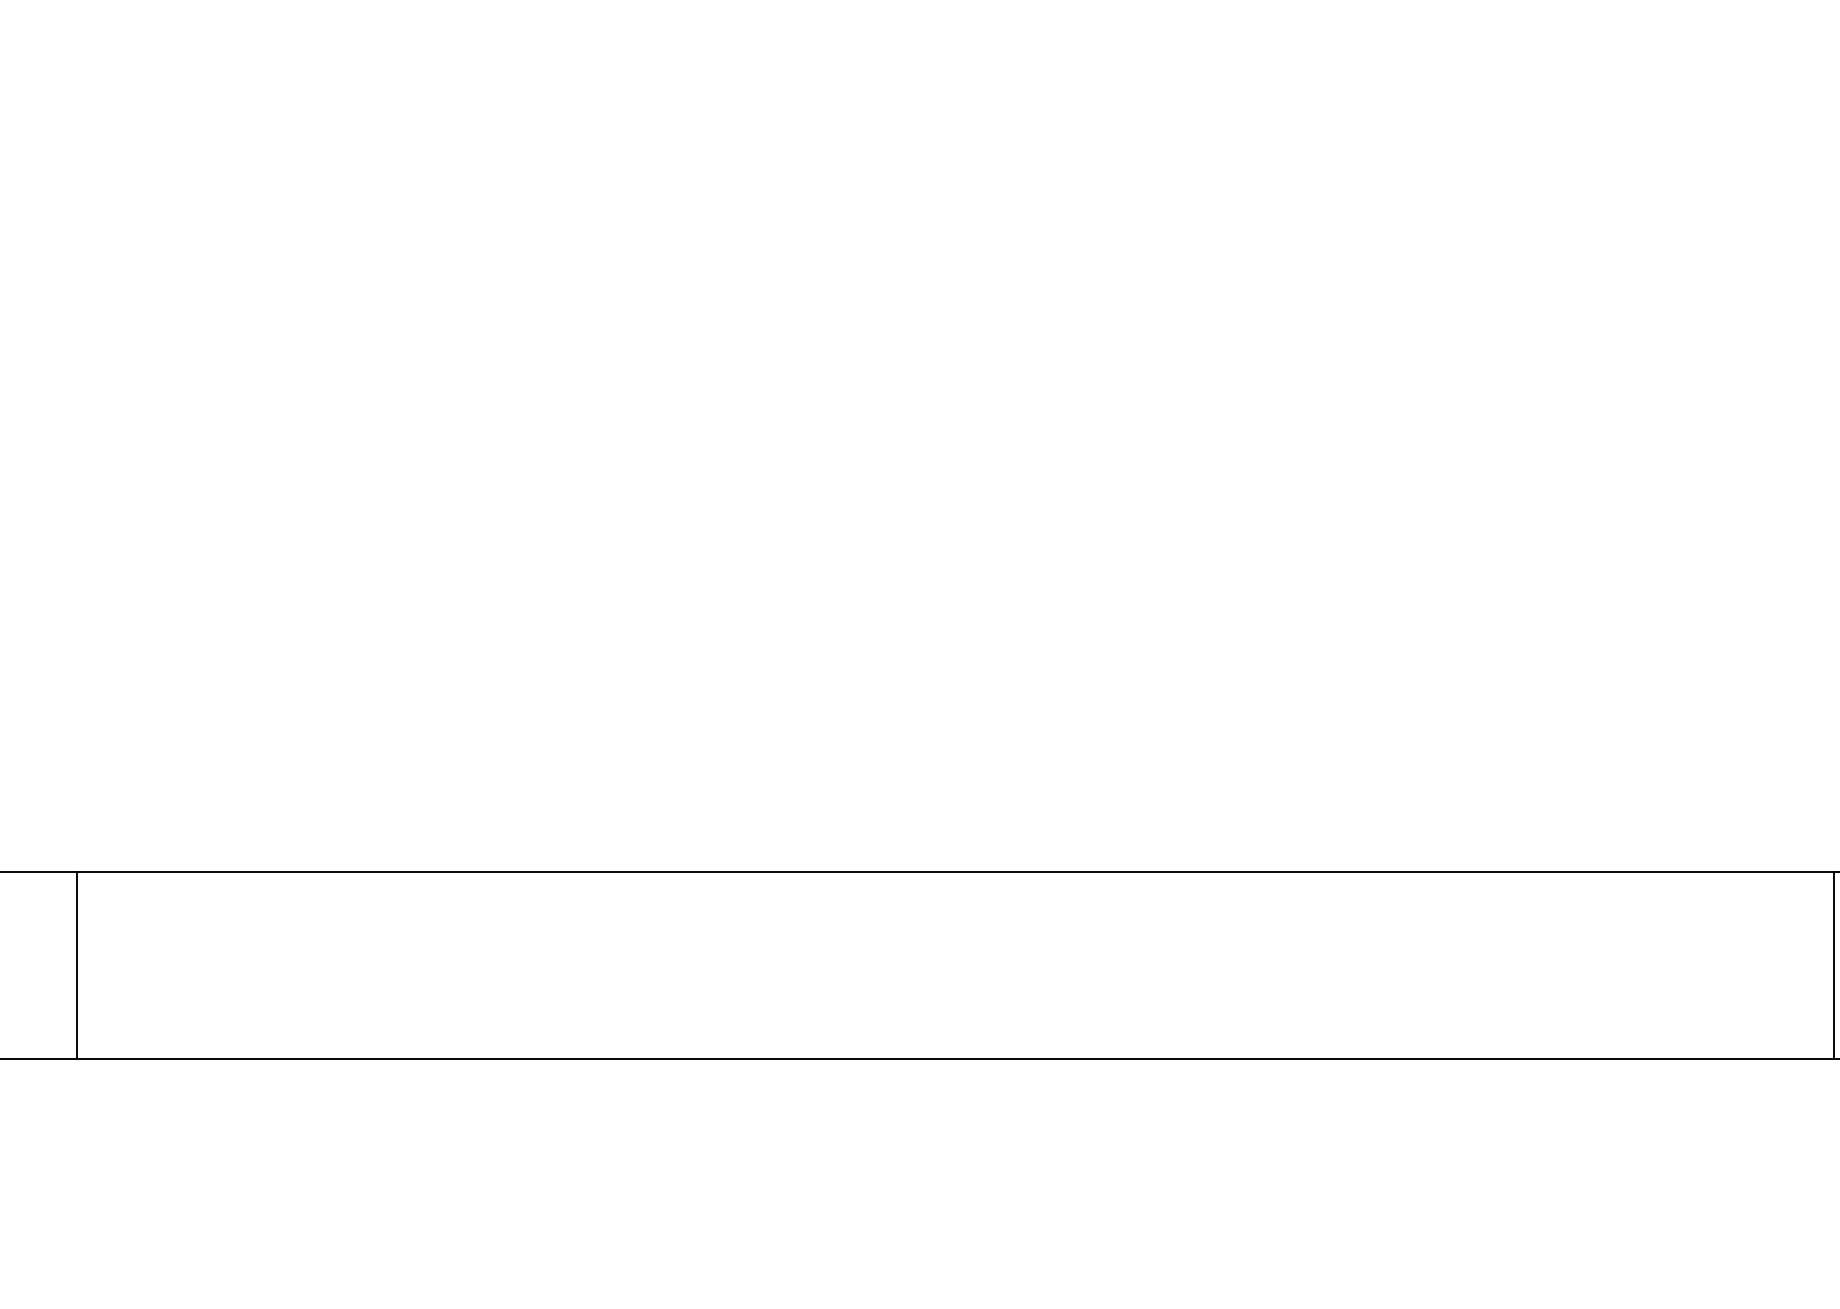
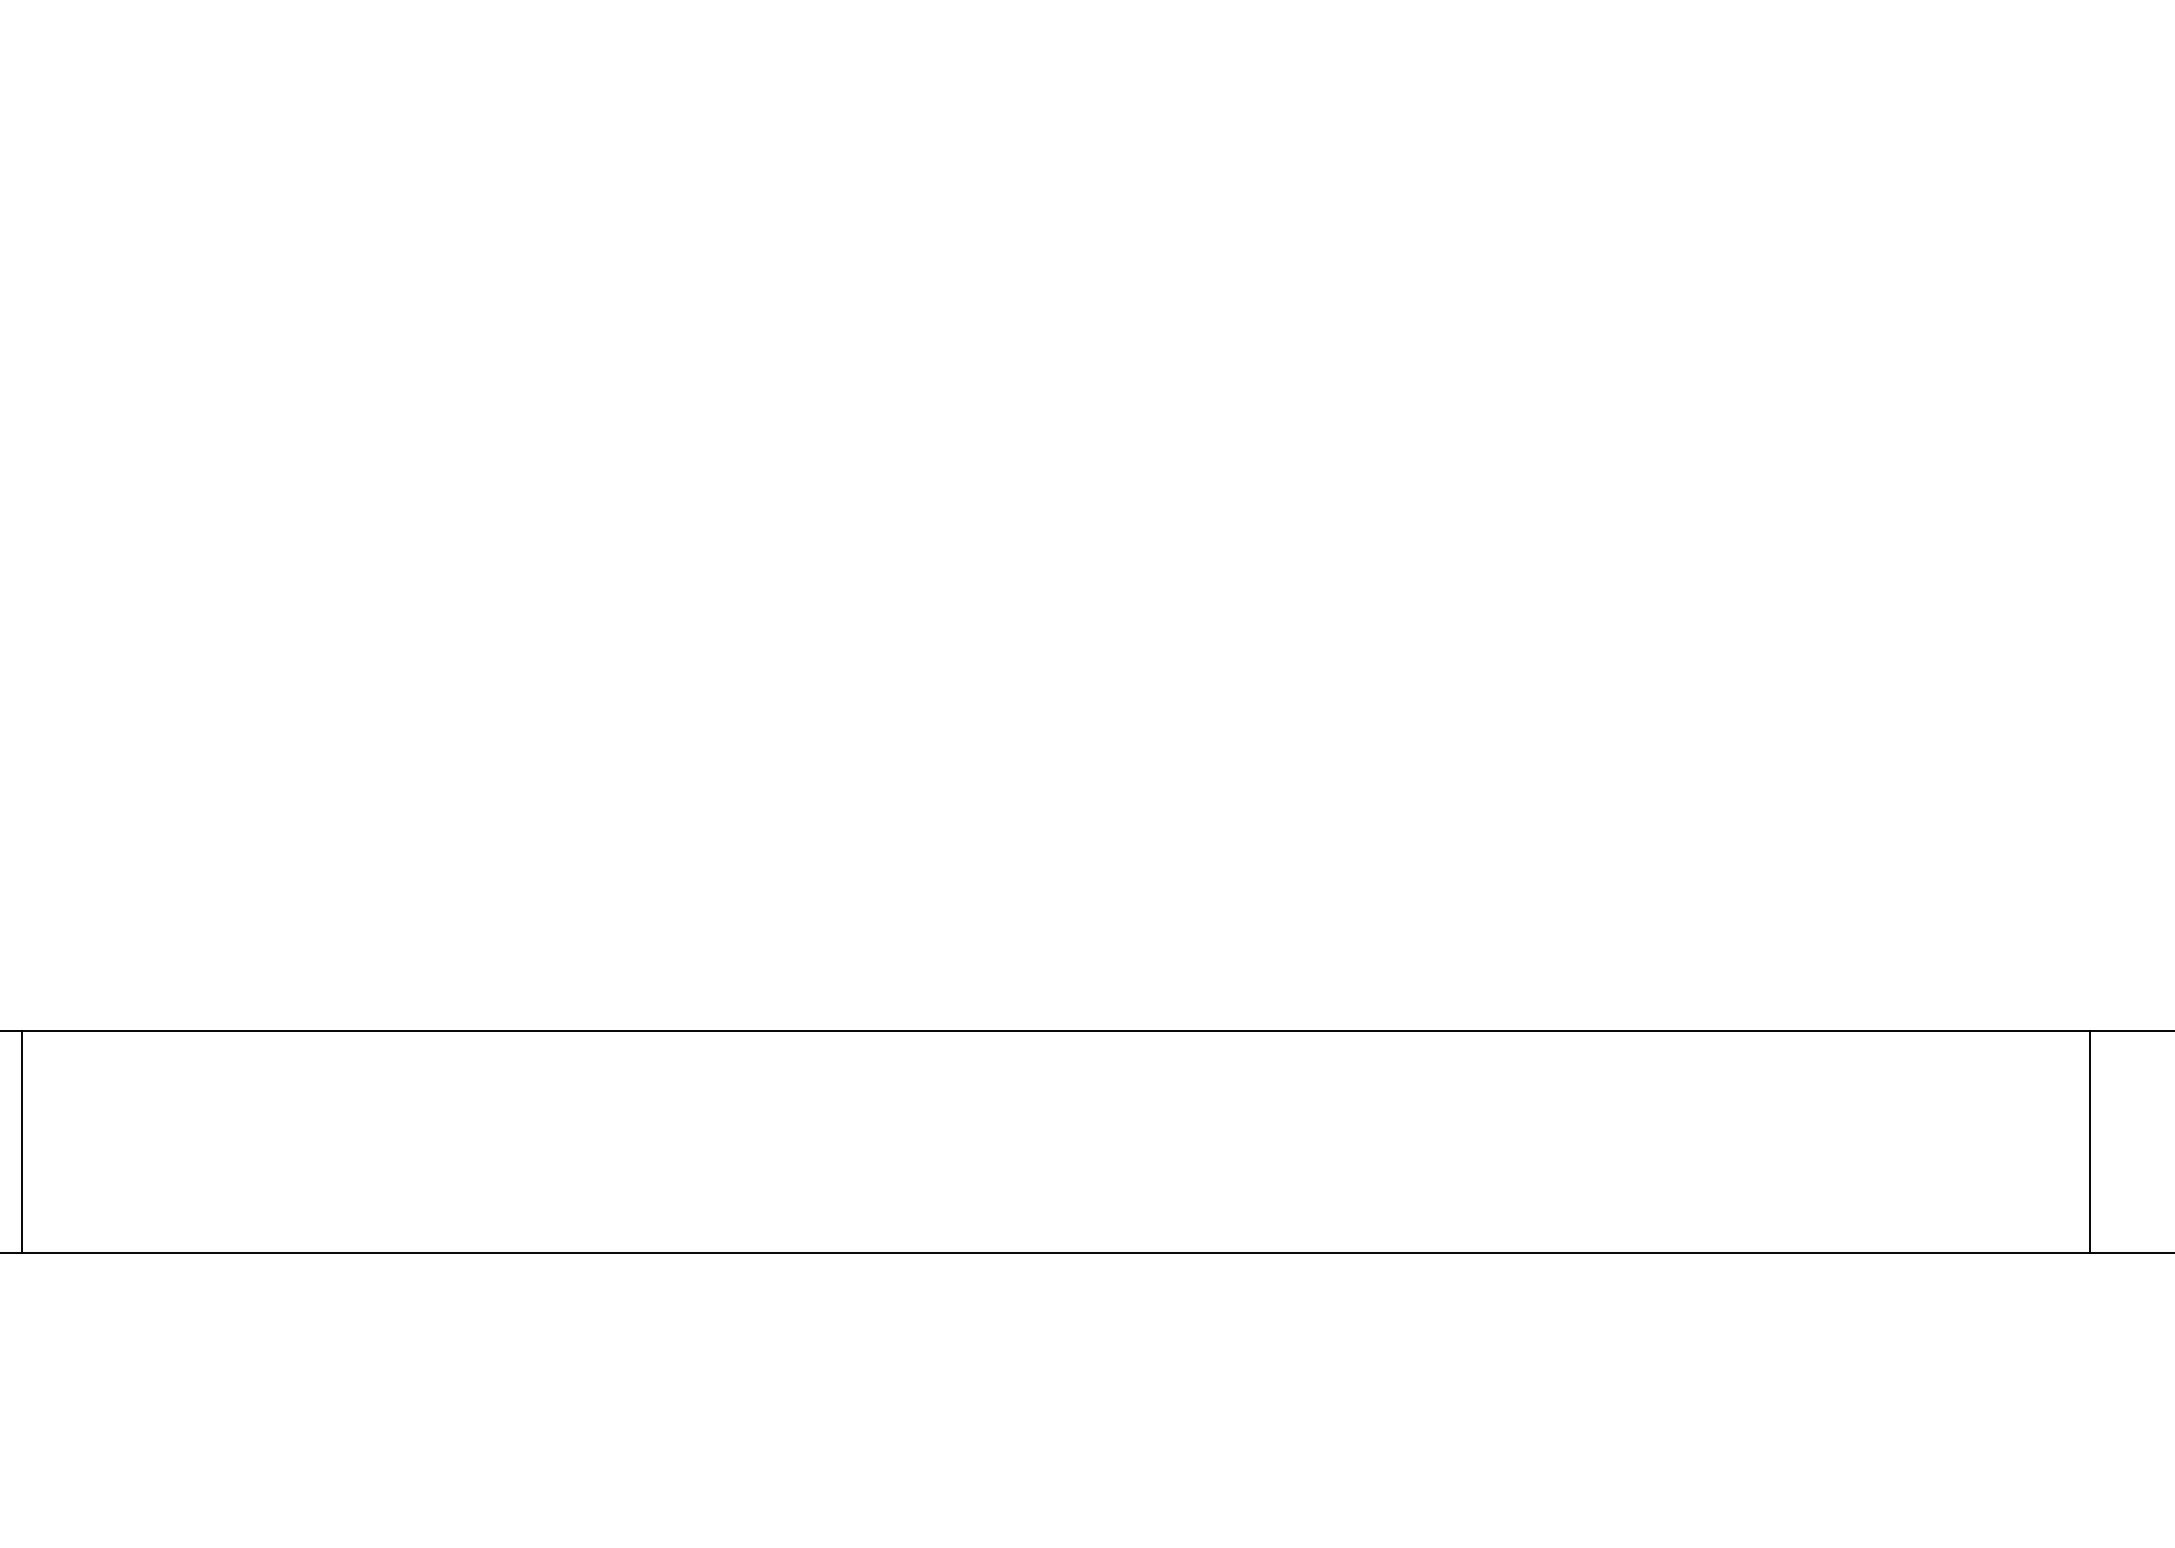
line: (77, 965) -> (22, 1141), moved
line: (1833, 965) -> (2089, 1141), moved

